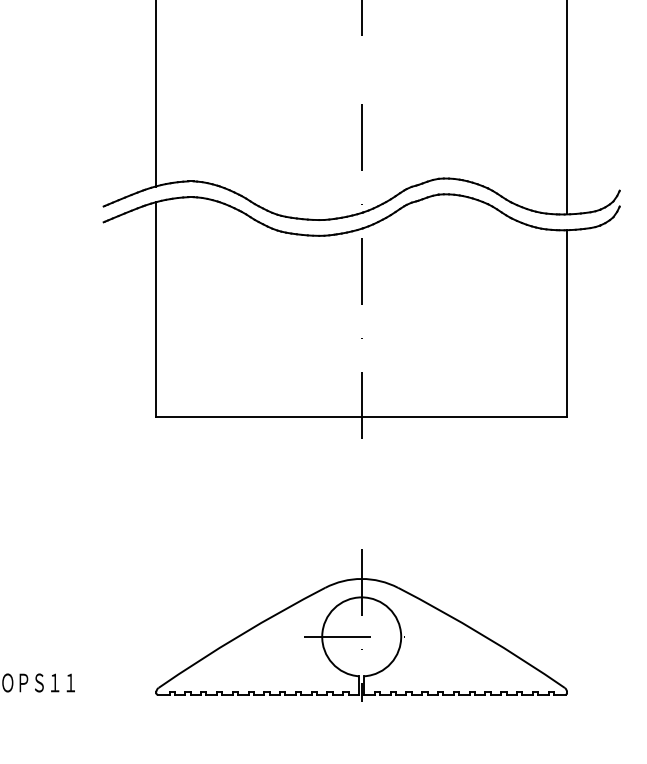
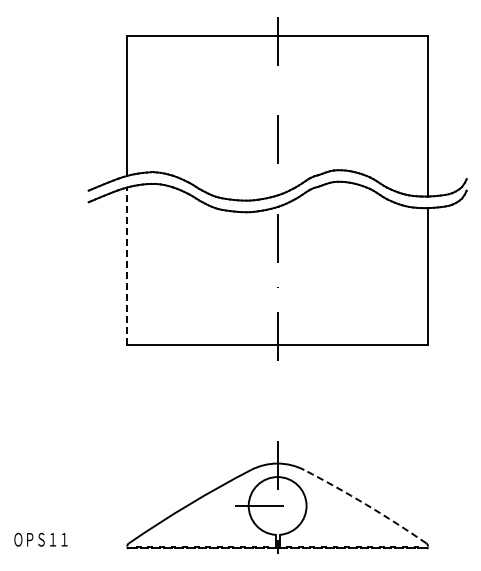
line: (156, 309) -> (127, 266), solid -> dashed
arc: (482, 634) -> (366, 504), solid -> dashed

